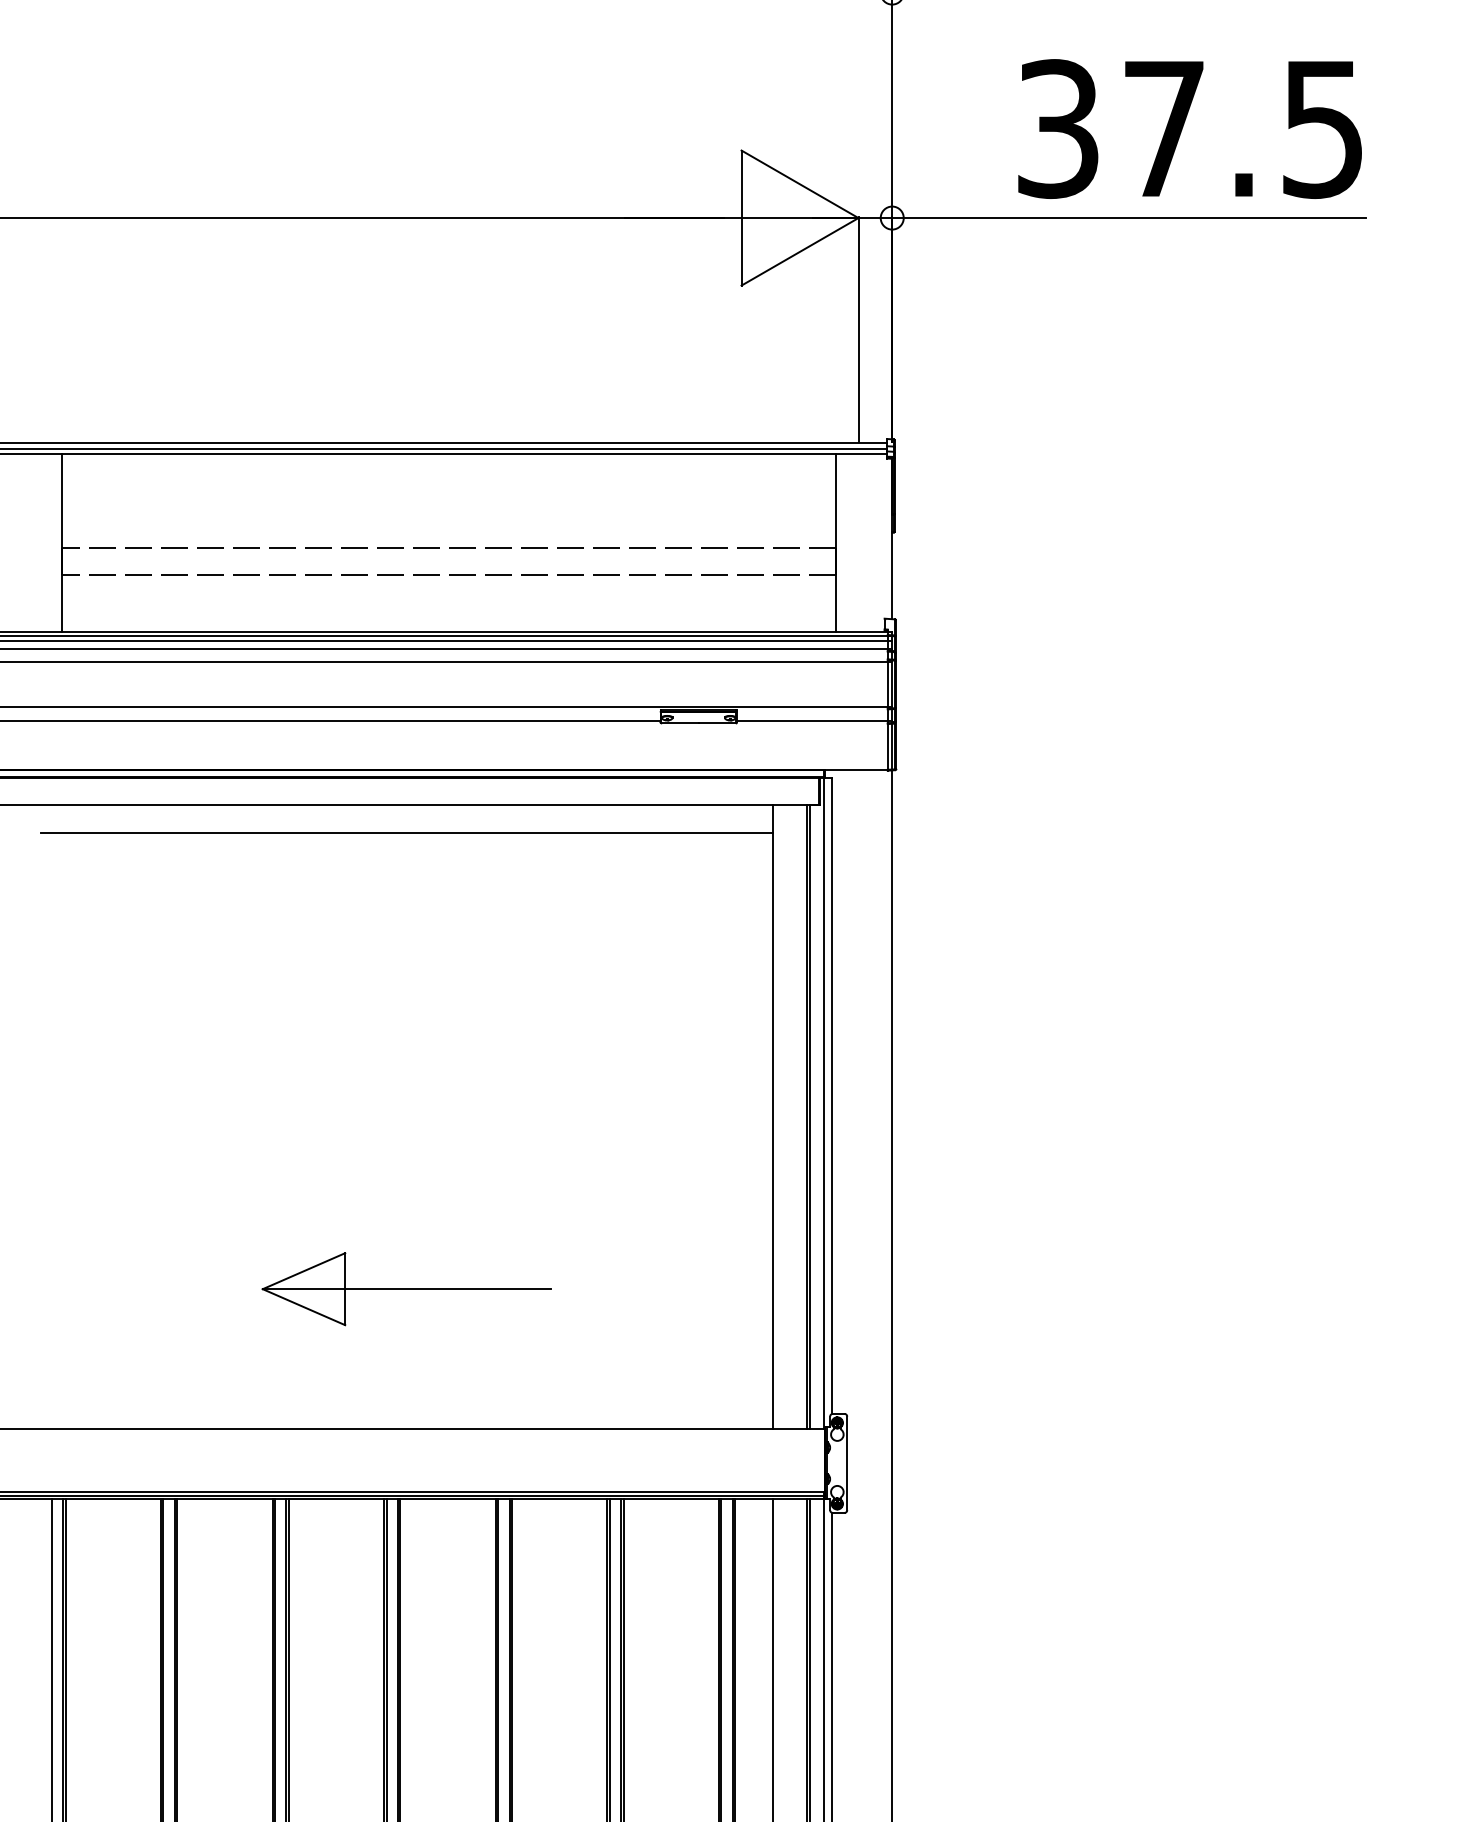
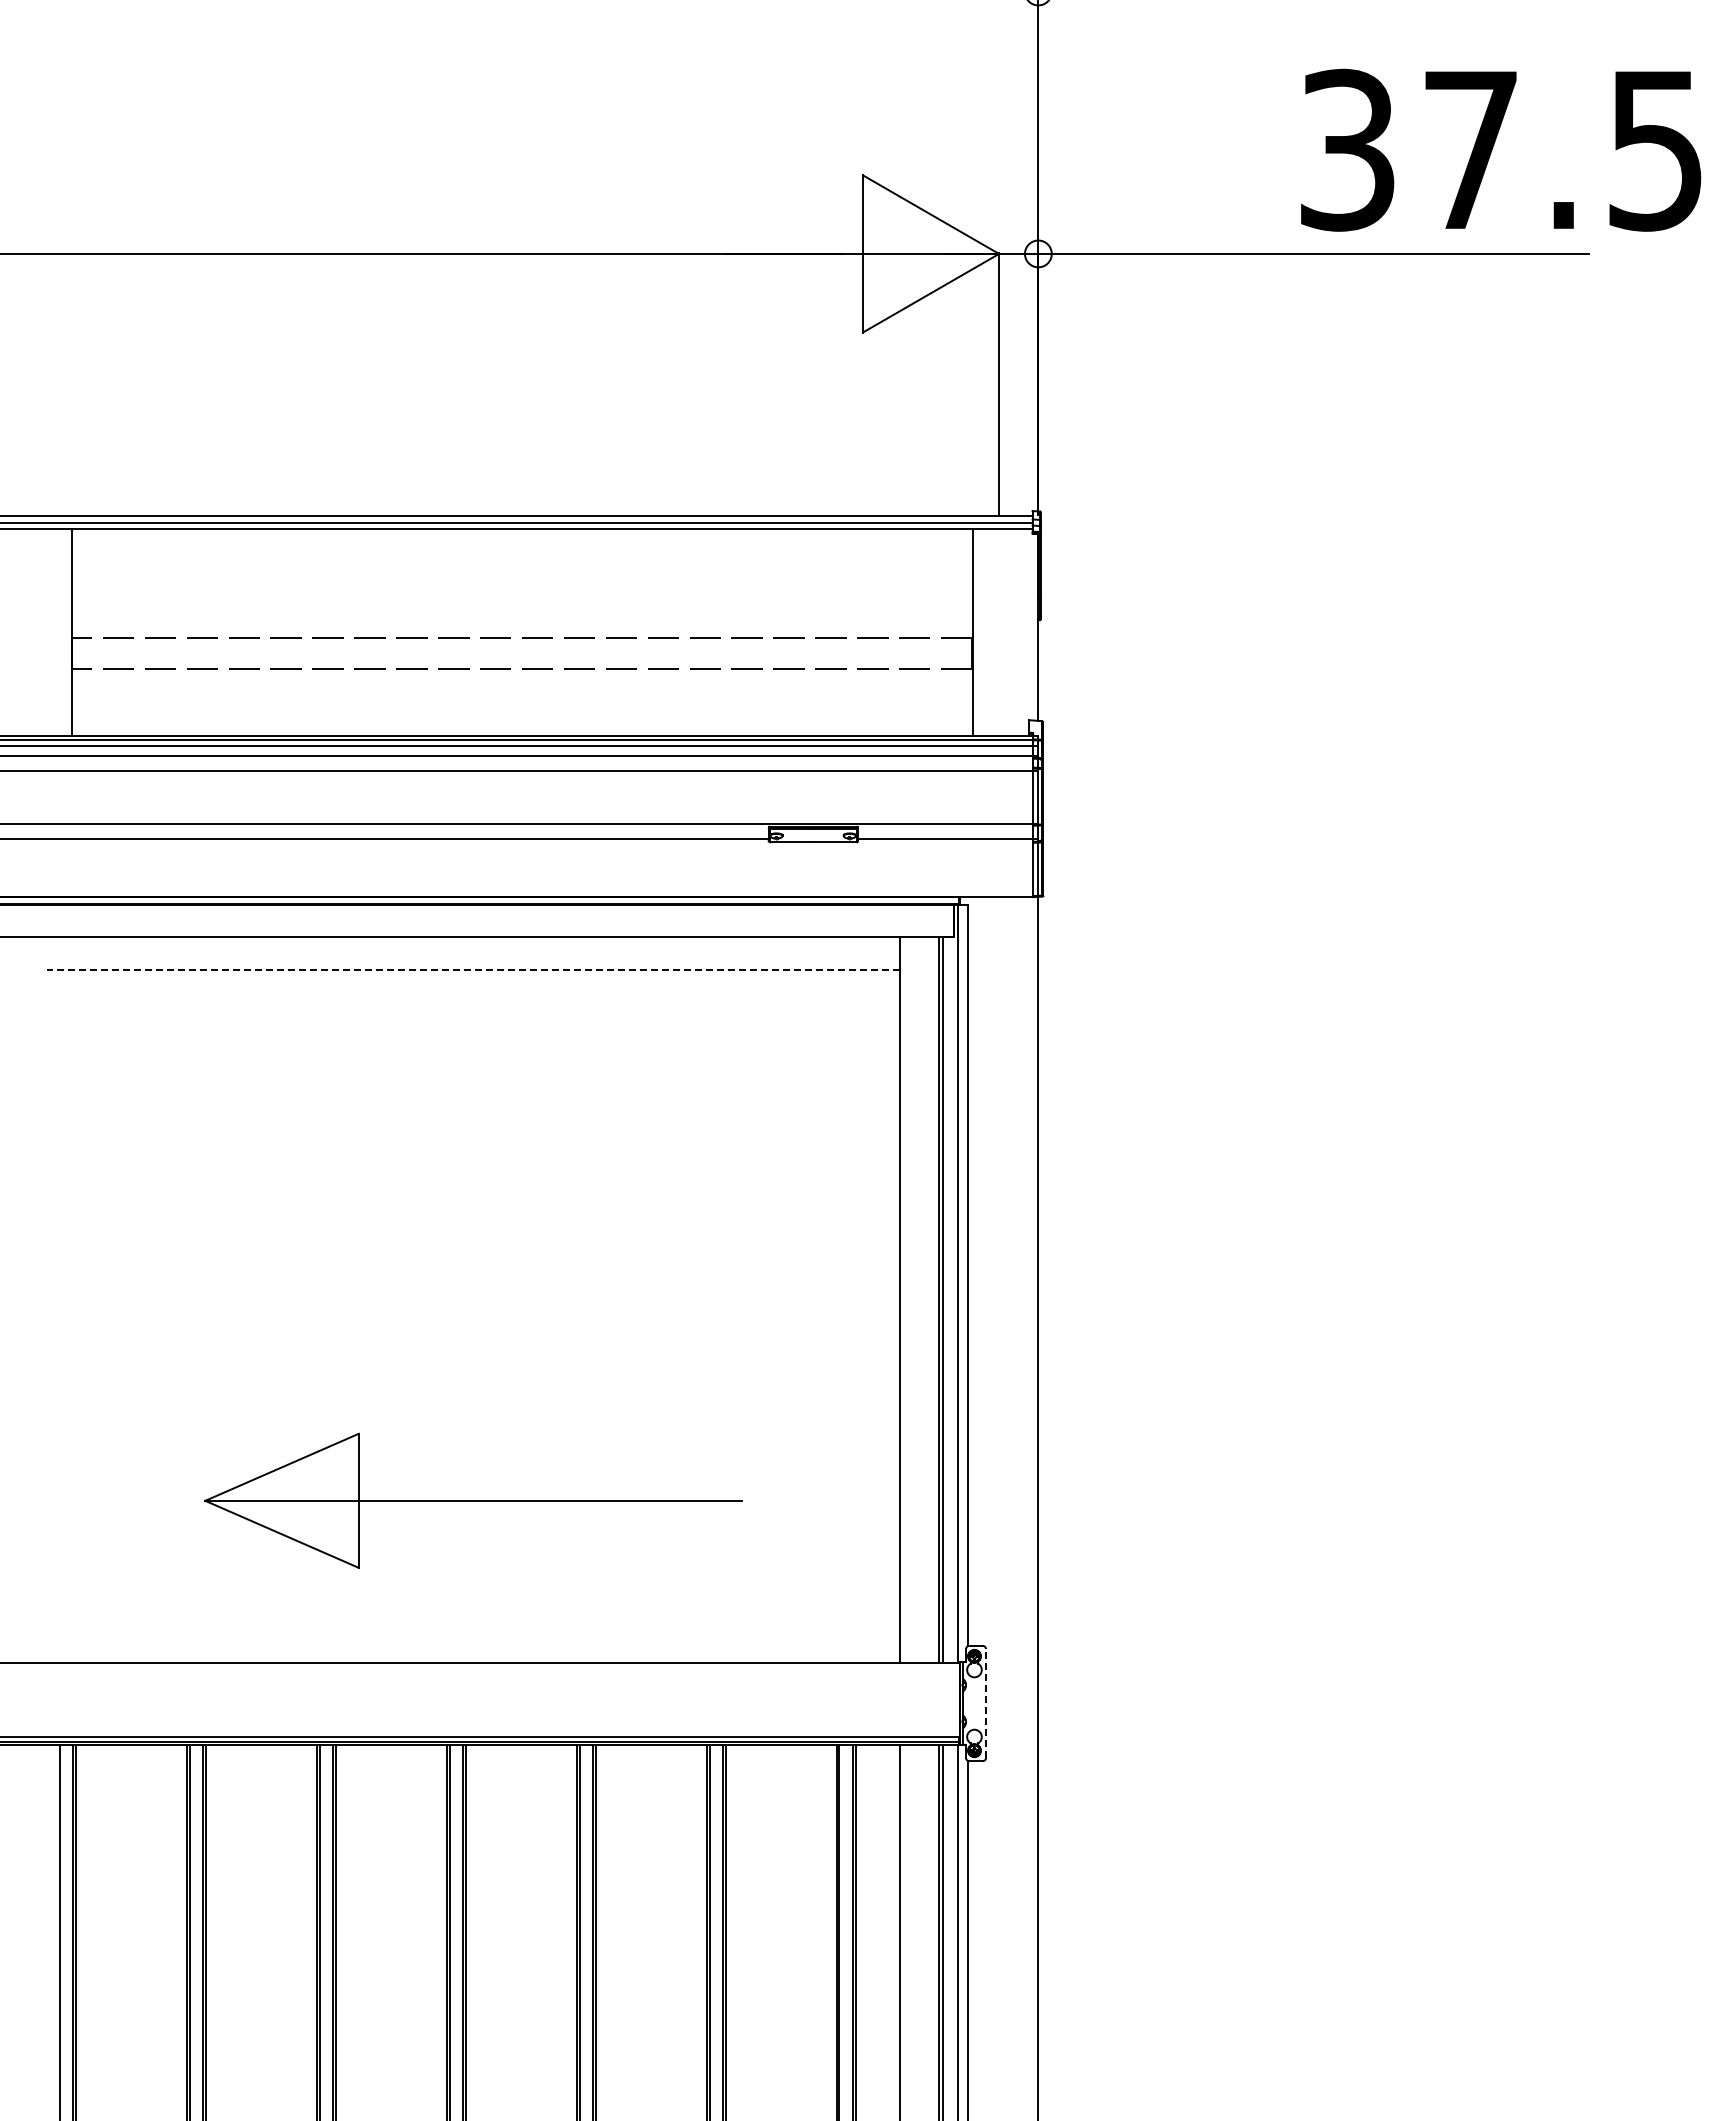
text: (1190, 128) -> (1501, 149), moved
line: (406, 833) -> (472, 970), solid -> dashed
part: (406, 1289) -> (472, 1500), size x1.6
line: (847, 1463) -> (986, 1703), solid -> dashed

